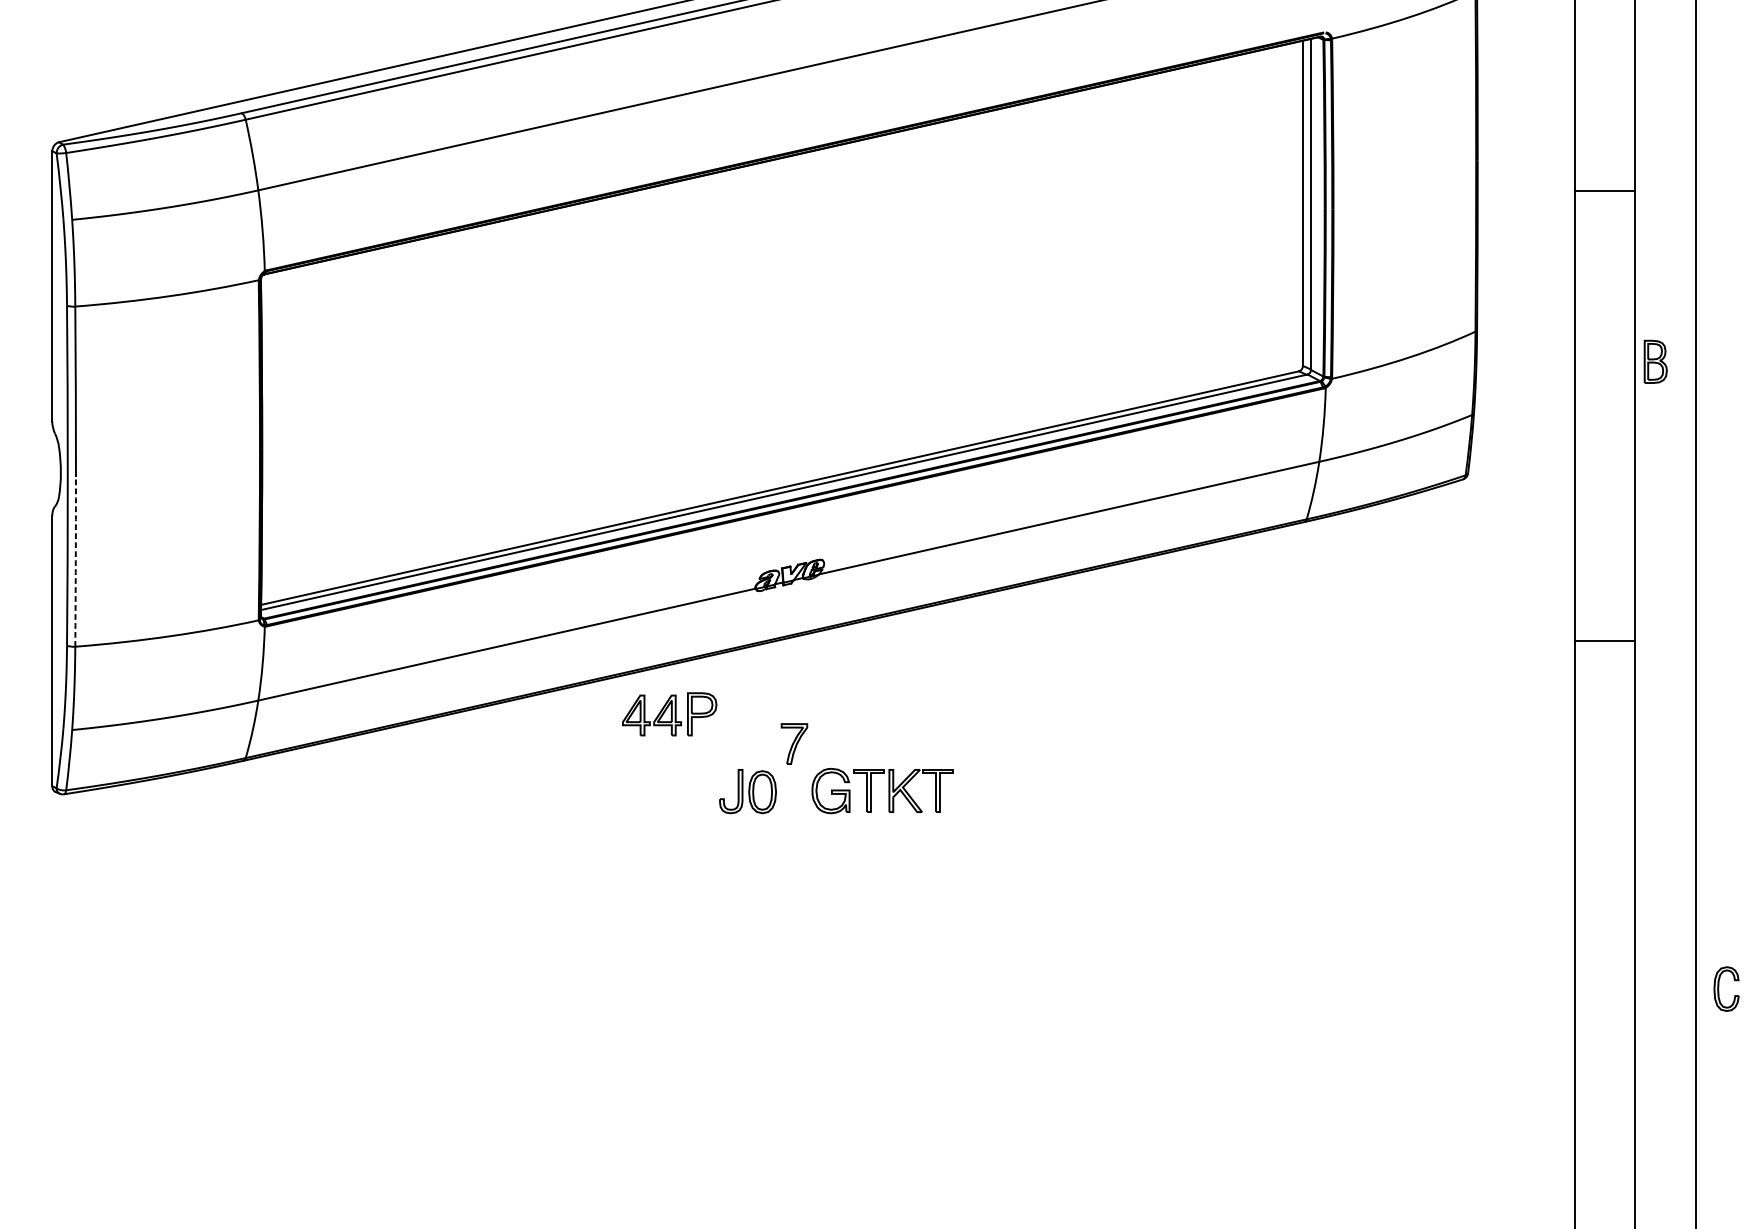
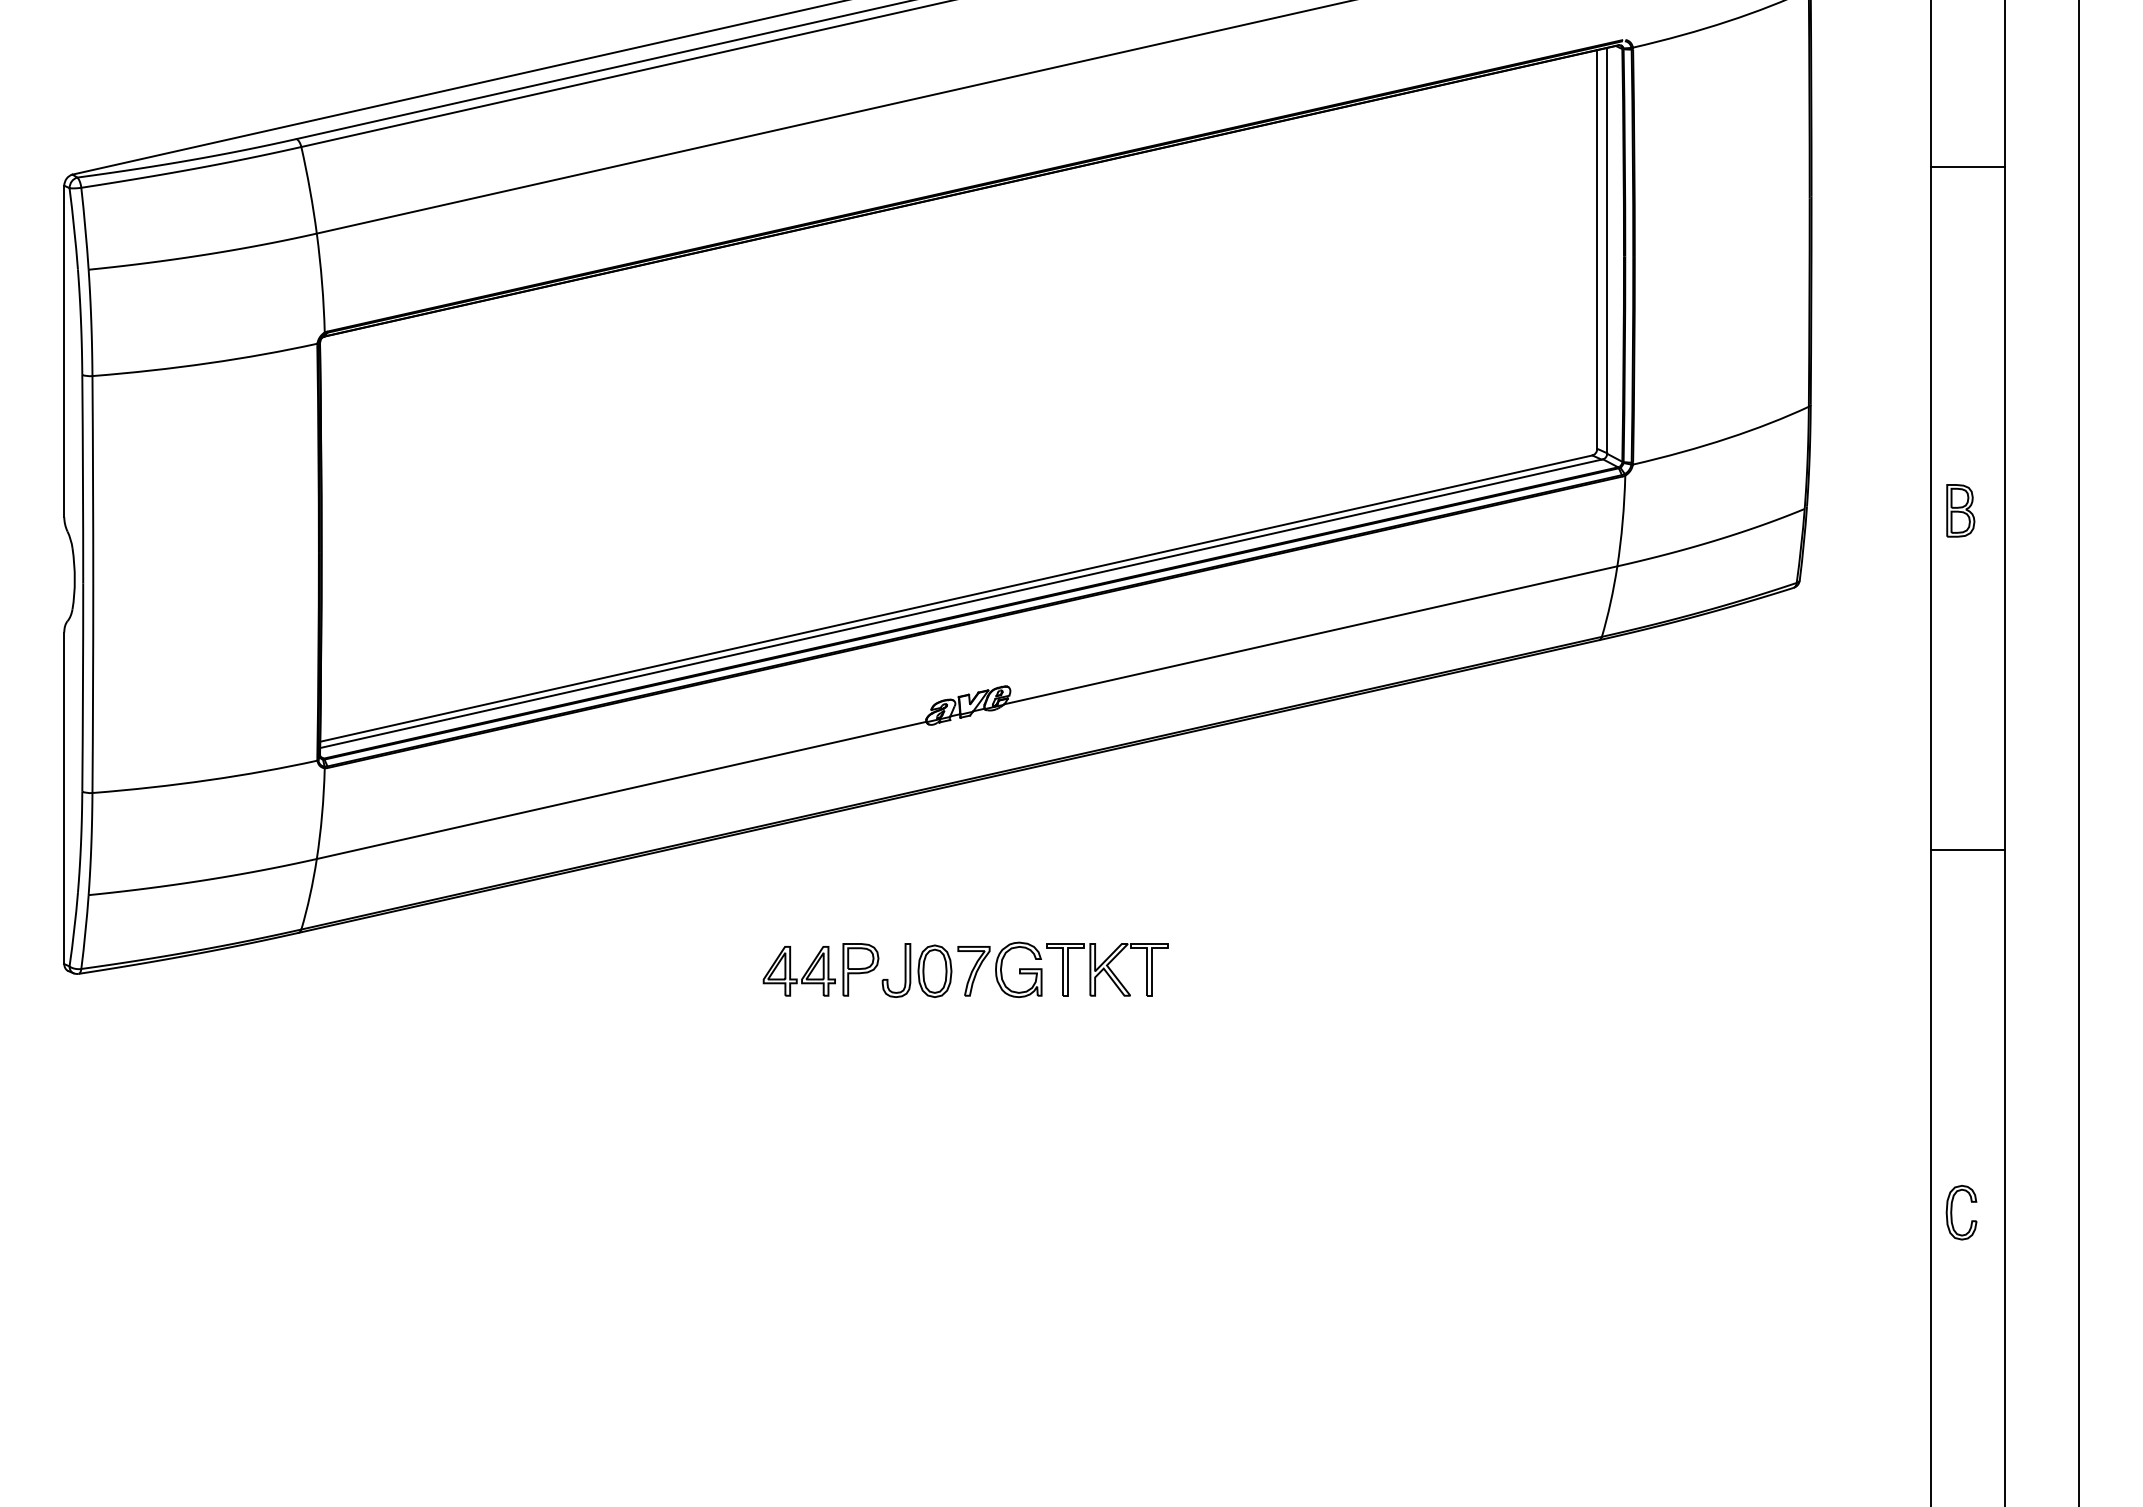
line: (1604, 191) -> (1967, 166), moved
part: (1655, 361) -> (1960, 510), moved
arc: (76, 562) -> (93, 689), dashed -> solid
line: (1604, 640) -> (1967, 849), moved
part: (669, 714) -> (820, 969), moved
part: (794, 744) -> (973, 971), moved
part: (1719, 988) -> (1952, 1212), moved

